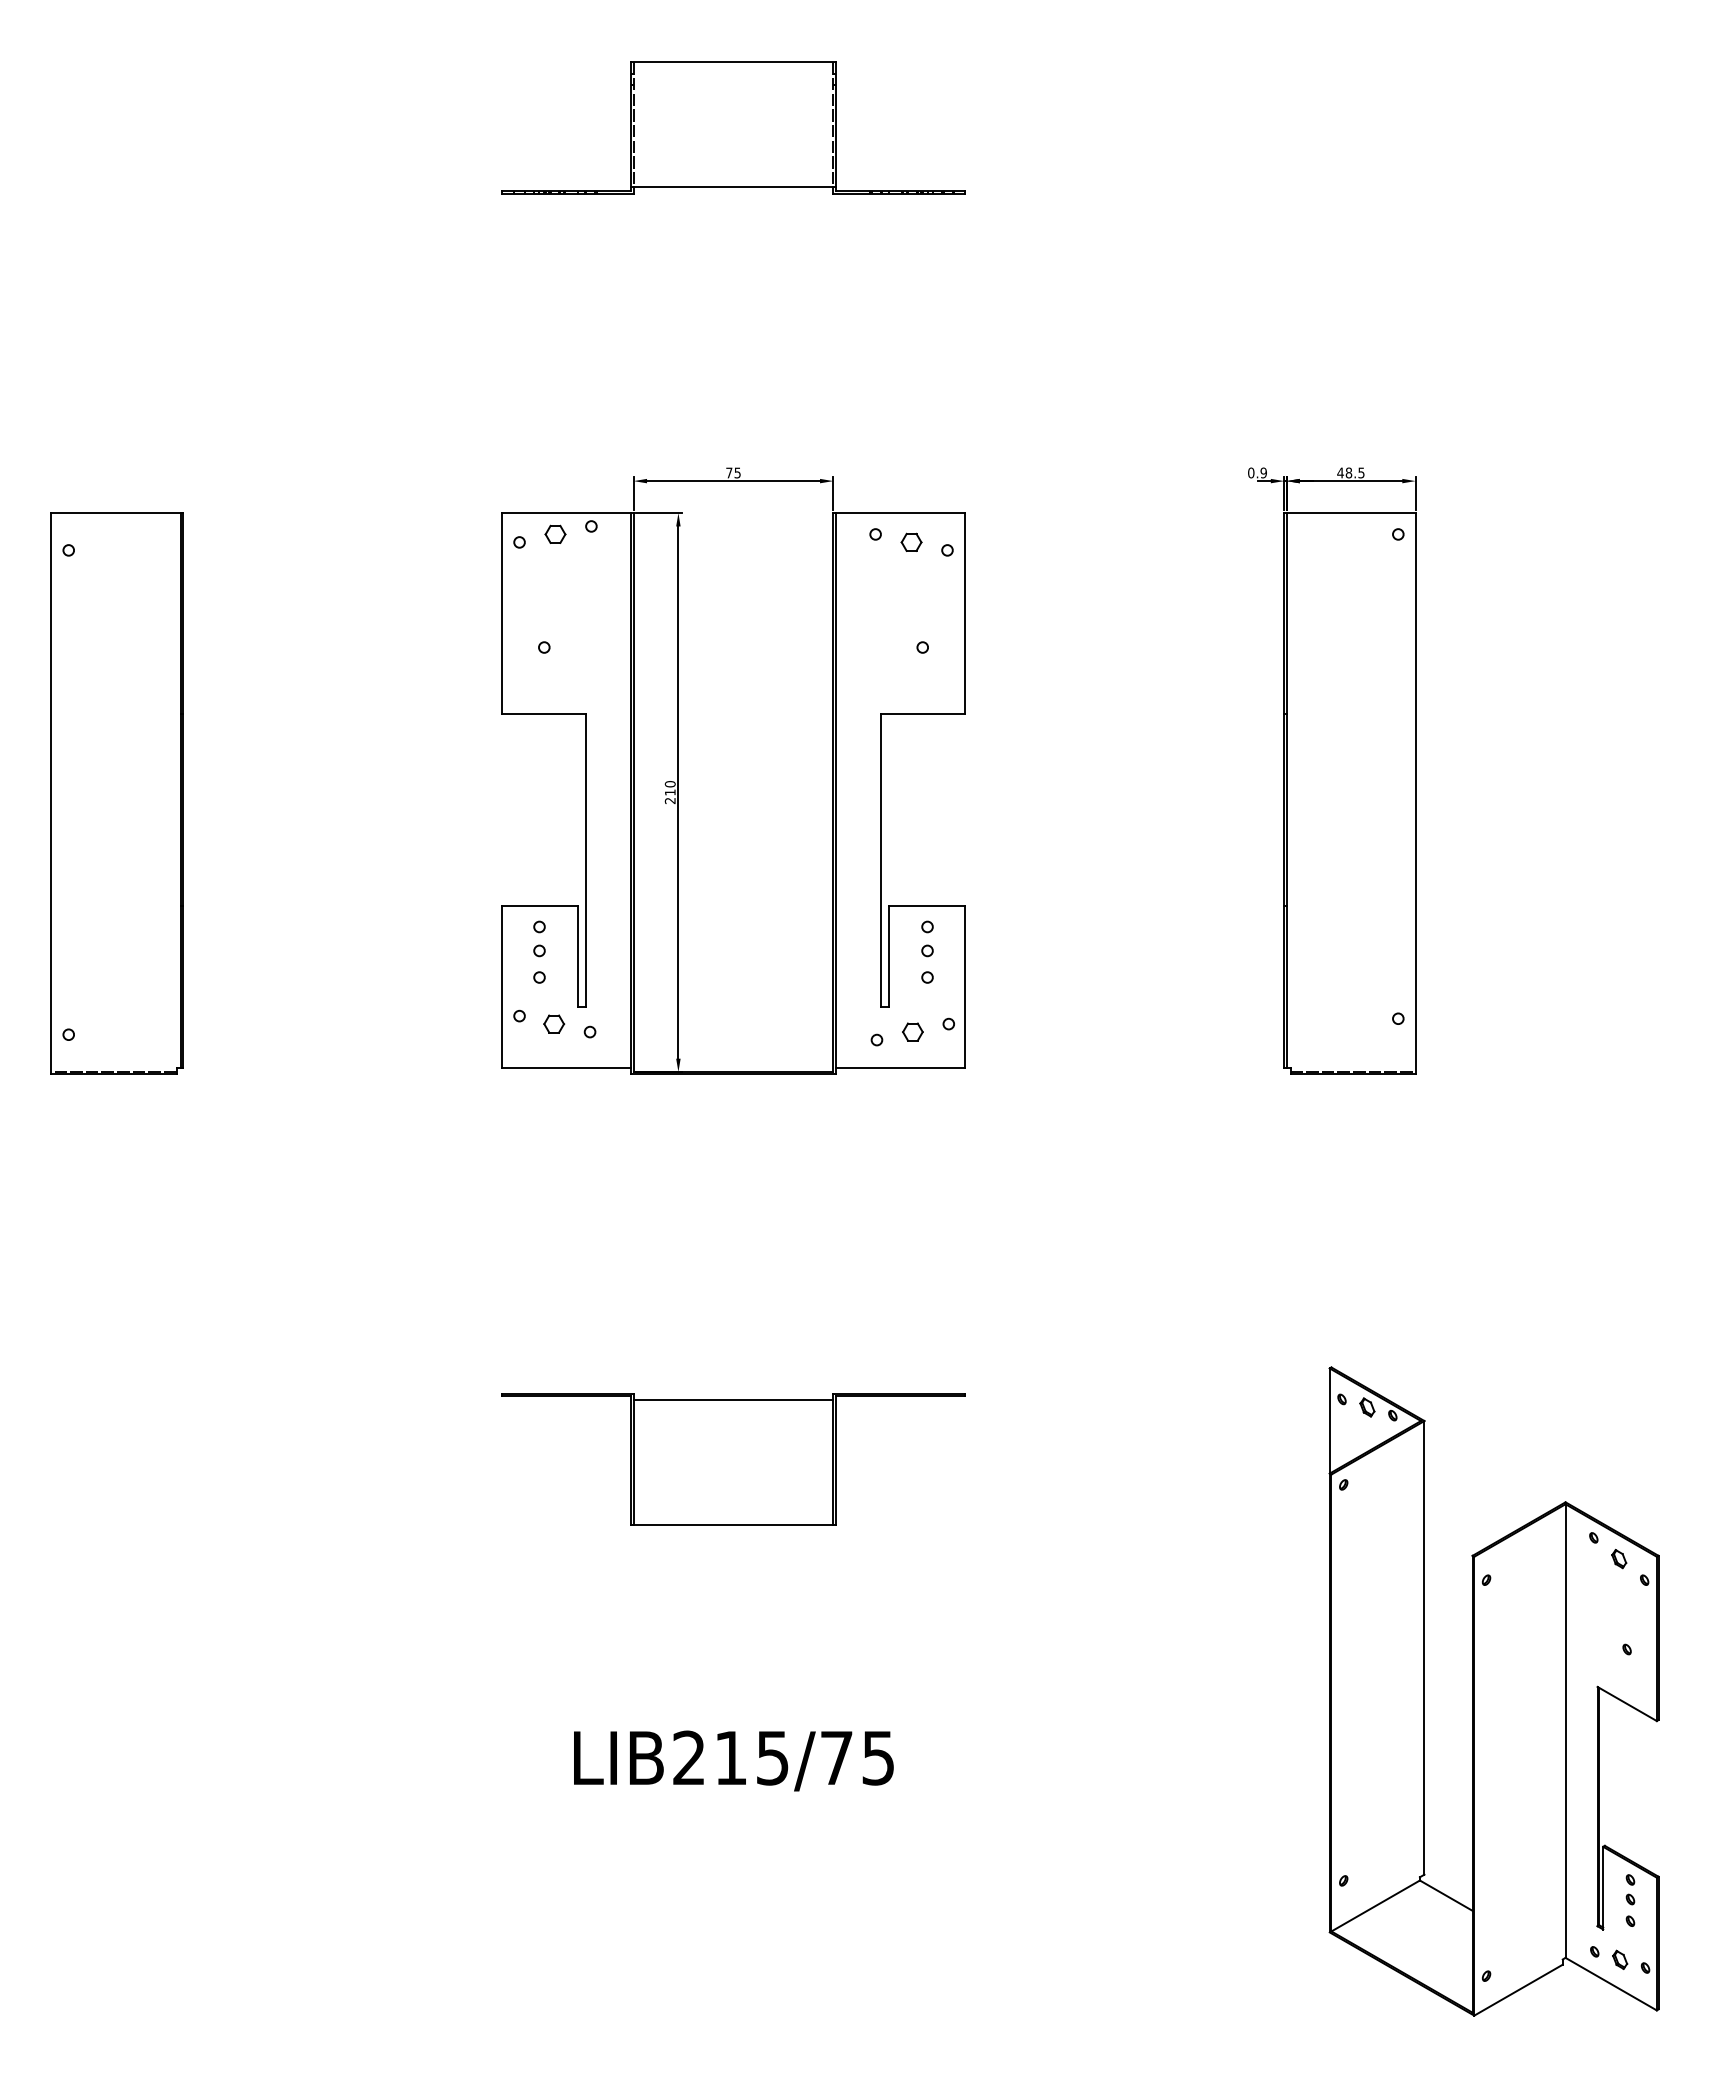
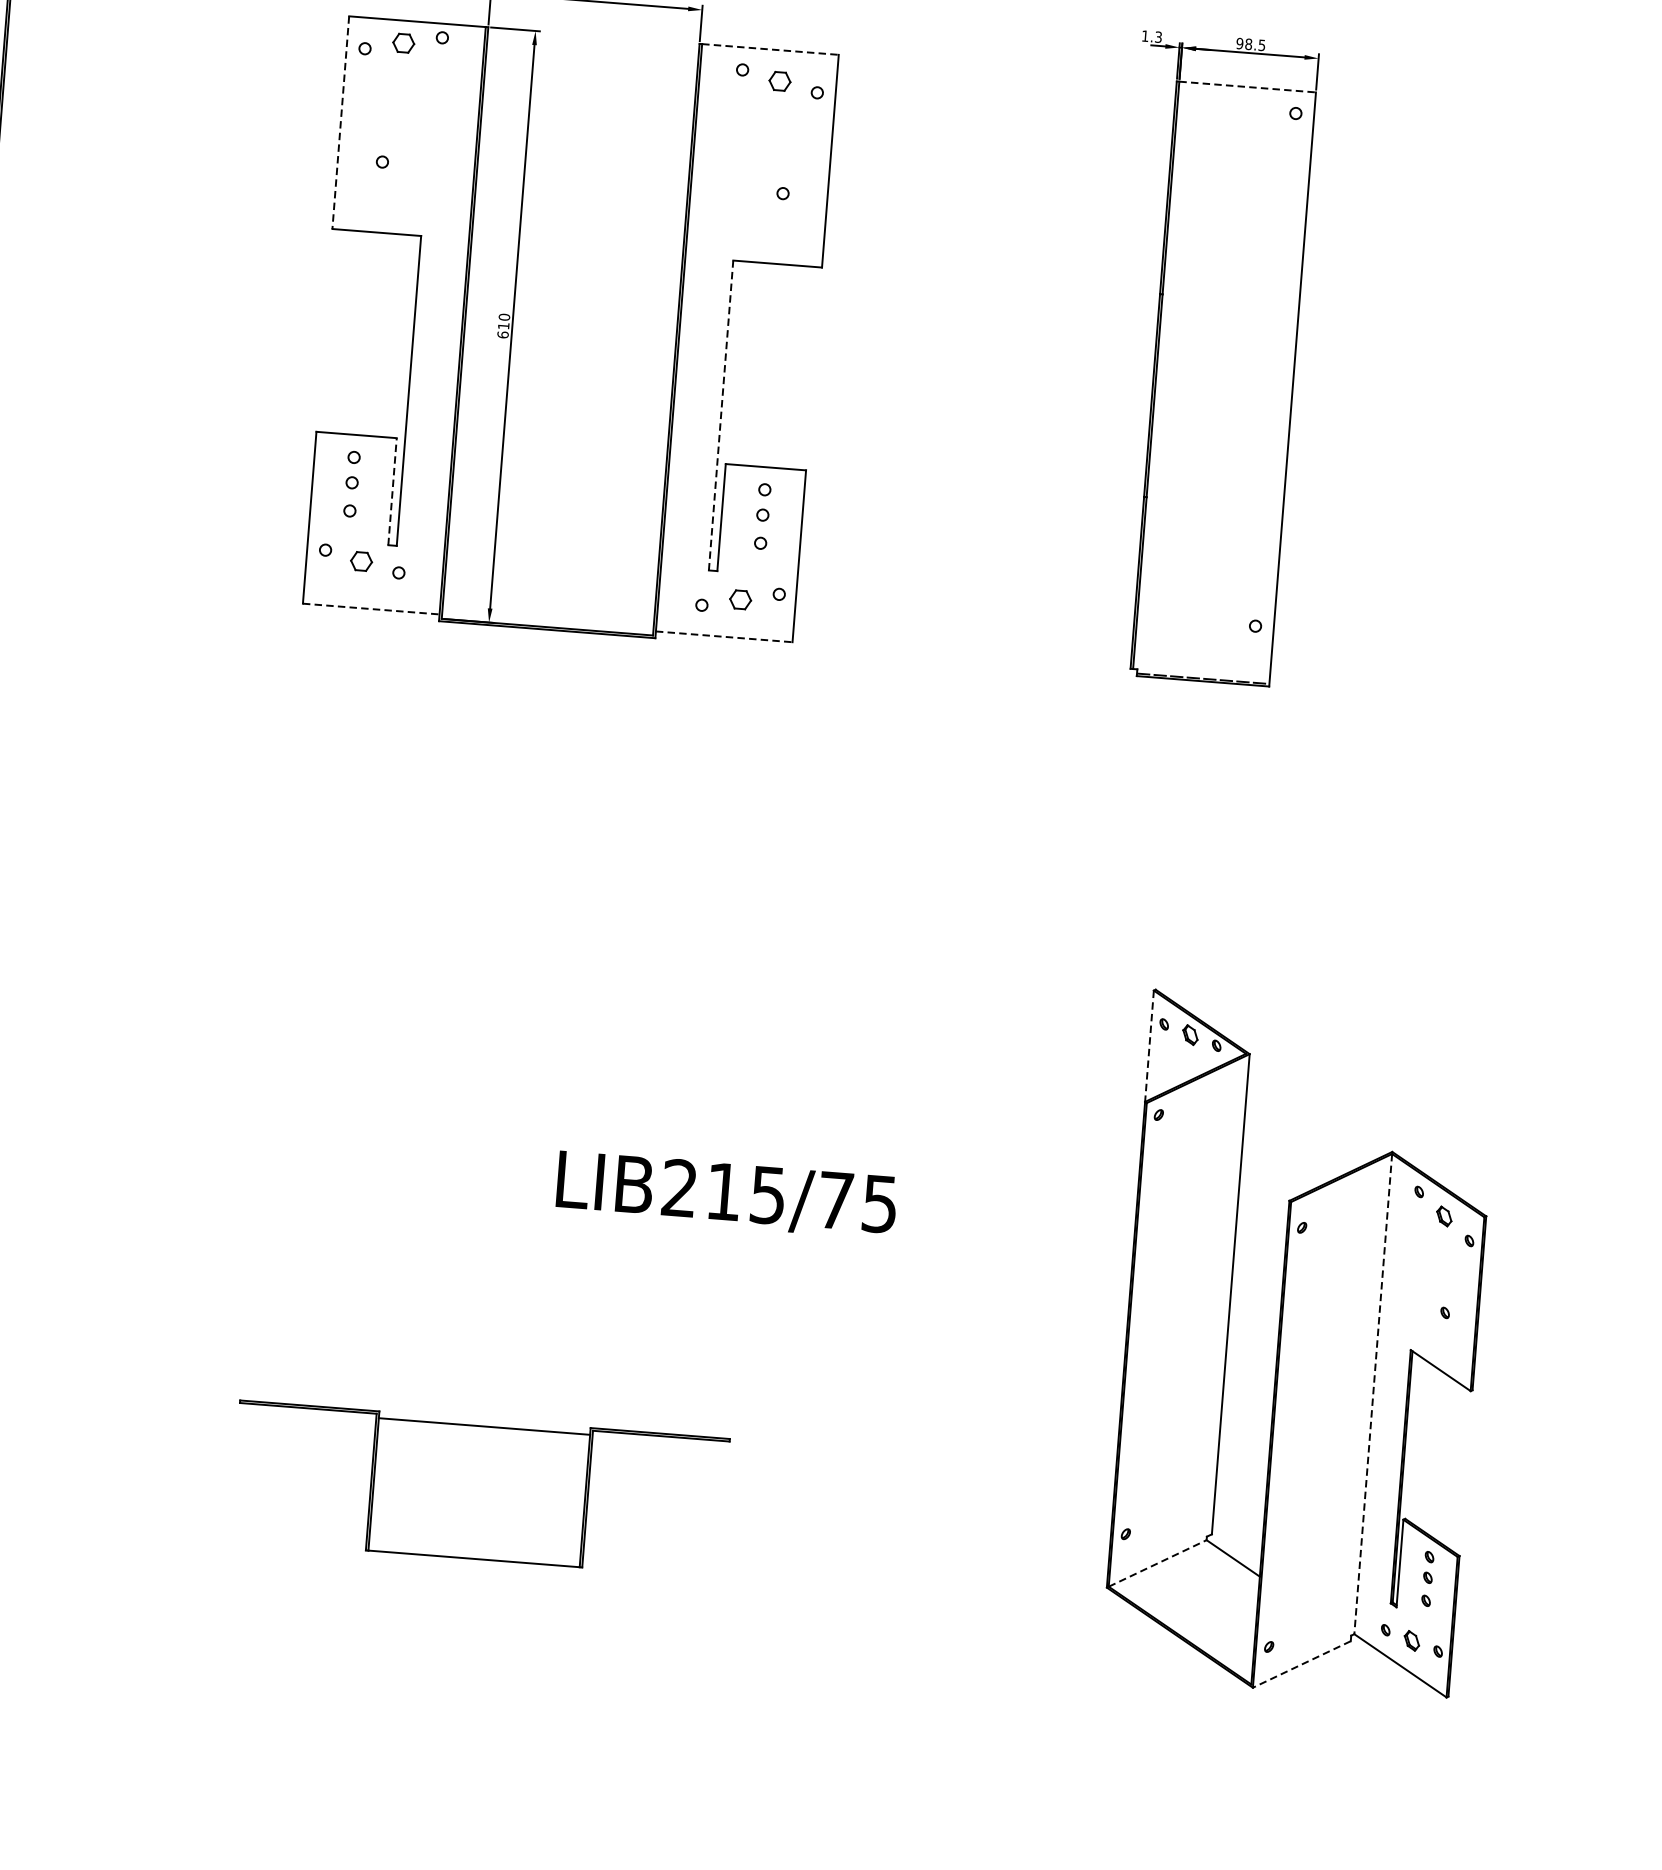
text: (1257, 472) -> (1151, 36), 0.9 -> 1.3
text: (1340, 472) -> (1239, 43), 48.5 -> 98.5
line: (900, 513) -> (770, 49), solid -> dashed
line: (1351, 513) -> (1248, 87), solid -> dashed
line: (502, 614) -> (340, 123), solid -> dashed
text: (669, 800) -> (502, 334), 210 -> 610
line: (880, 859) -> (720, 414), solid -> dashed
line: (578, 956) -> (392, 491), solid -> dashed
line: (566, 1068) -> (370, 609), solid -> dashed
line: (900, 1068) -> (724, 637), solid -> dashed
line: (1329, 1421) -> (1149, 1046), solid -> dashed
part: (733, 1459) -> (479, 1489), moved
line: (1565, 1731) -> (1373, 1394), solid -> dashed
text: (733, 1760) -> (726, 1194), moved
line: (1376, 1905) -> (1158, 1562), solid -> dashed
line: (1518, 1990) -> (1301, 1664), solid -> dashed

